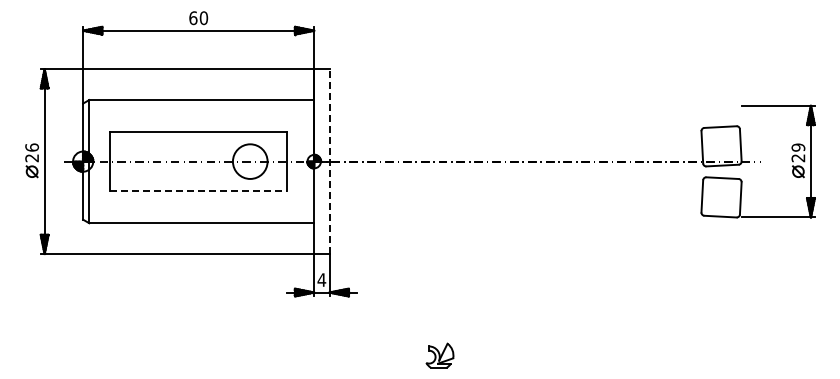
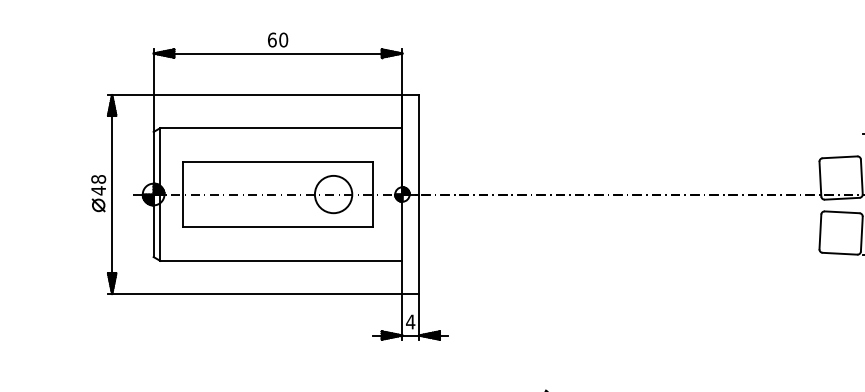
text: (31, 152) -> (98, 184), 26 -> 48
line: (329, 161) -> (418, 194), dashed -> solid
line: (198, 191) -> (277, 226), dashed -> solid

